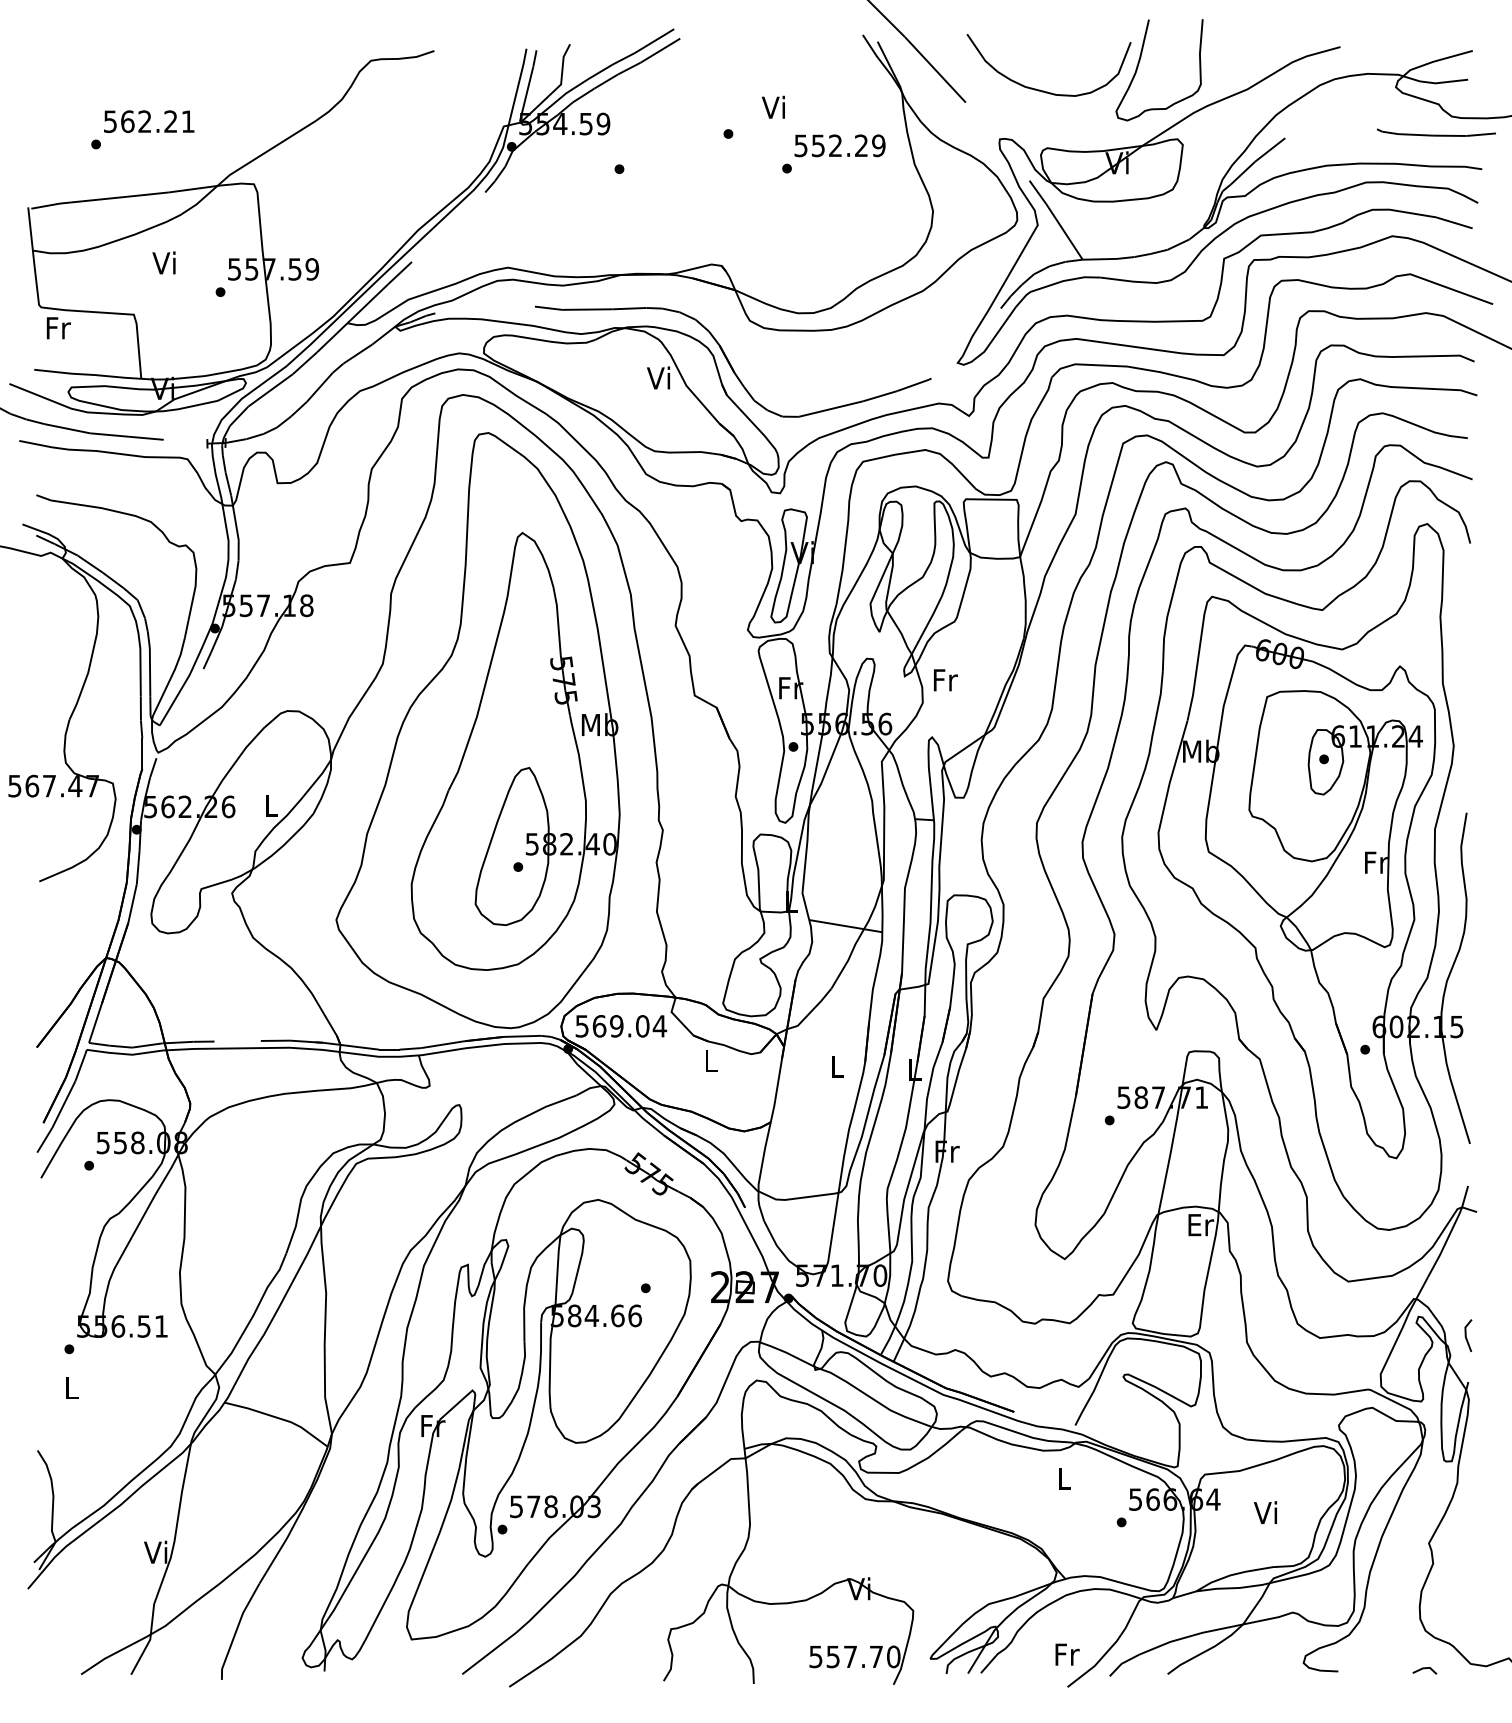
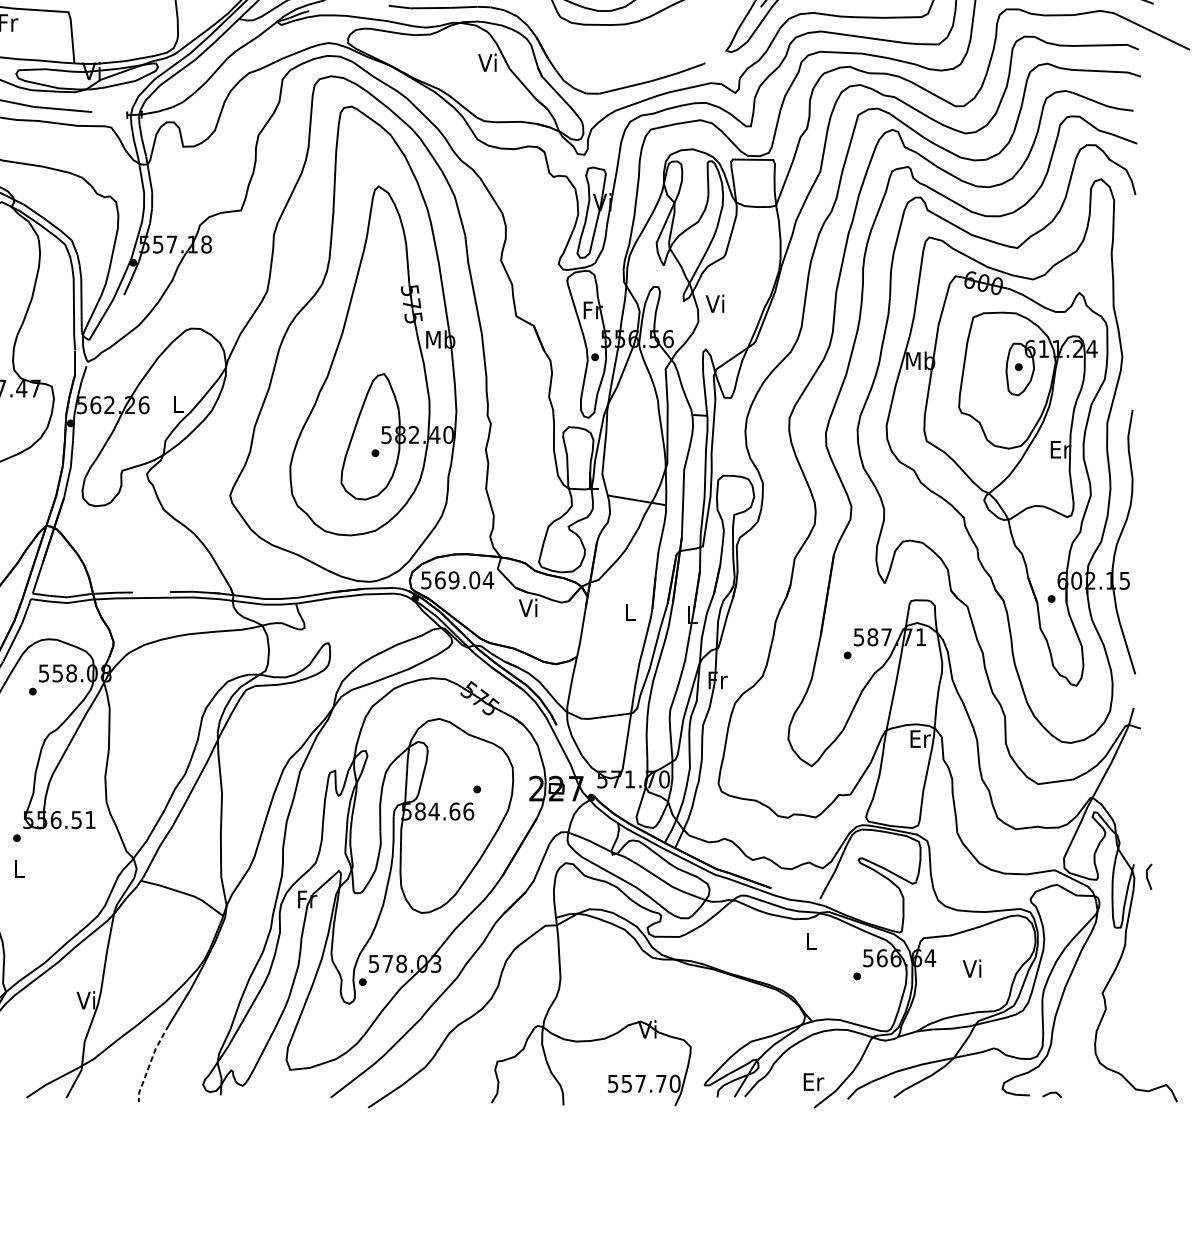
text: (944, 679) -> (715, 303), Fr -> Vi
text: (1376, 862) -> (1060, 449), Fr -> Er
text: (708, 1060) -> (527, 607), L -> Vi
line: (1466, 1335) -> (1147, 876), moved
line: (236, 1630) -> (150, 1062), solid -> dashed
text: (1067, 1654) -> (813, 1081), Fr -> Er
line: (1424, 1669) -> (1051, 1093), moved

